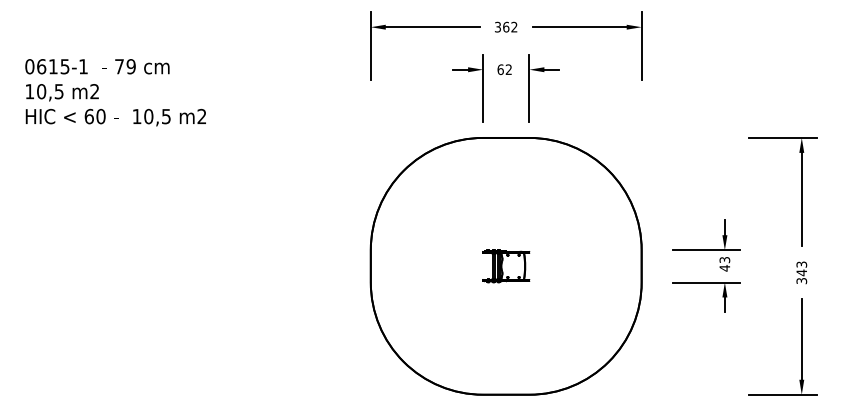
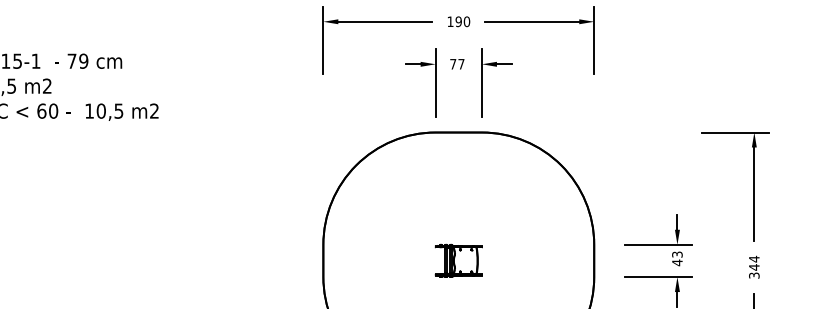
text: (505, 26) -> (458, 21), 362 -> 190
text: (504, 69) -> (457, 64), 62 -> 77
text: (801, 264) -> (754, 259), 343 -> 344

